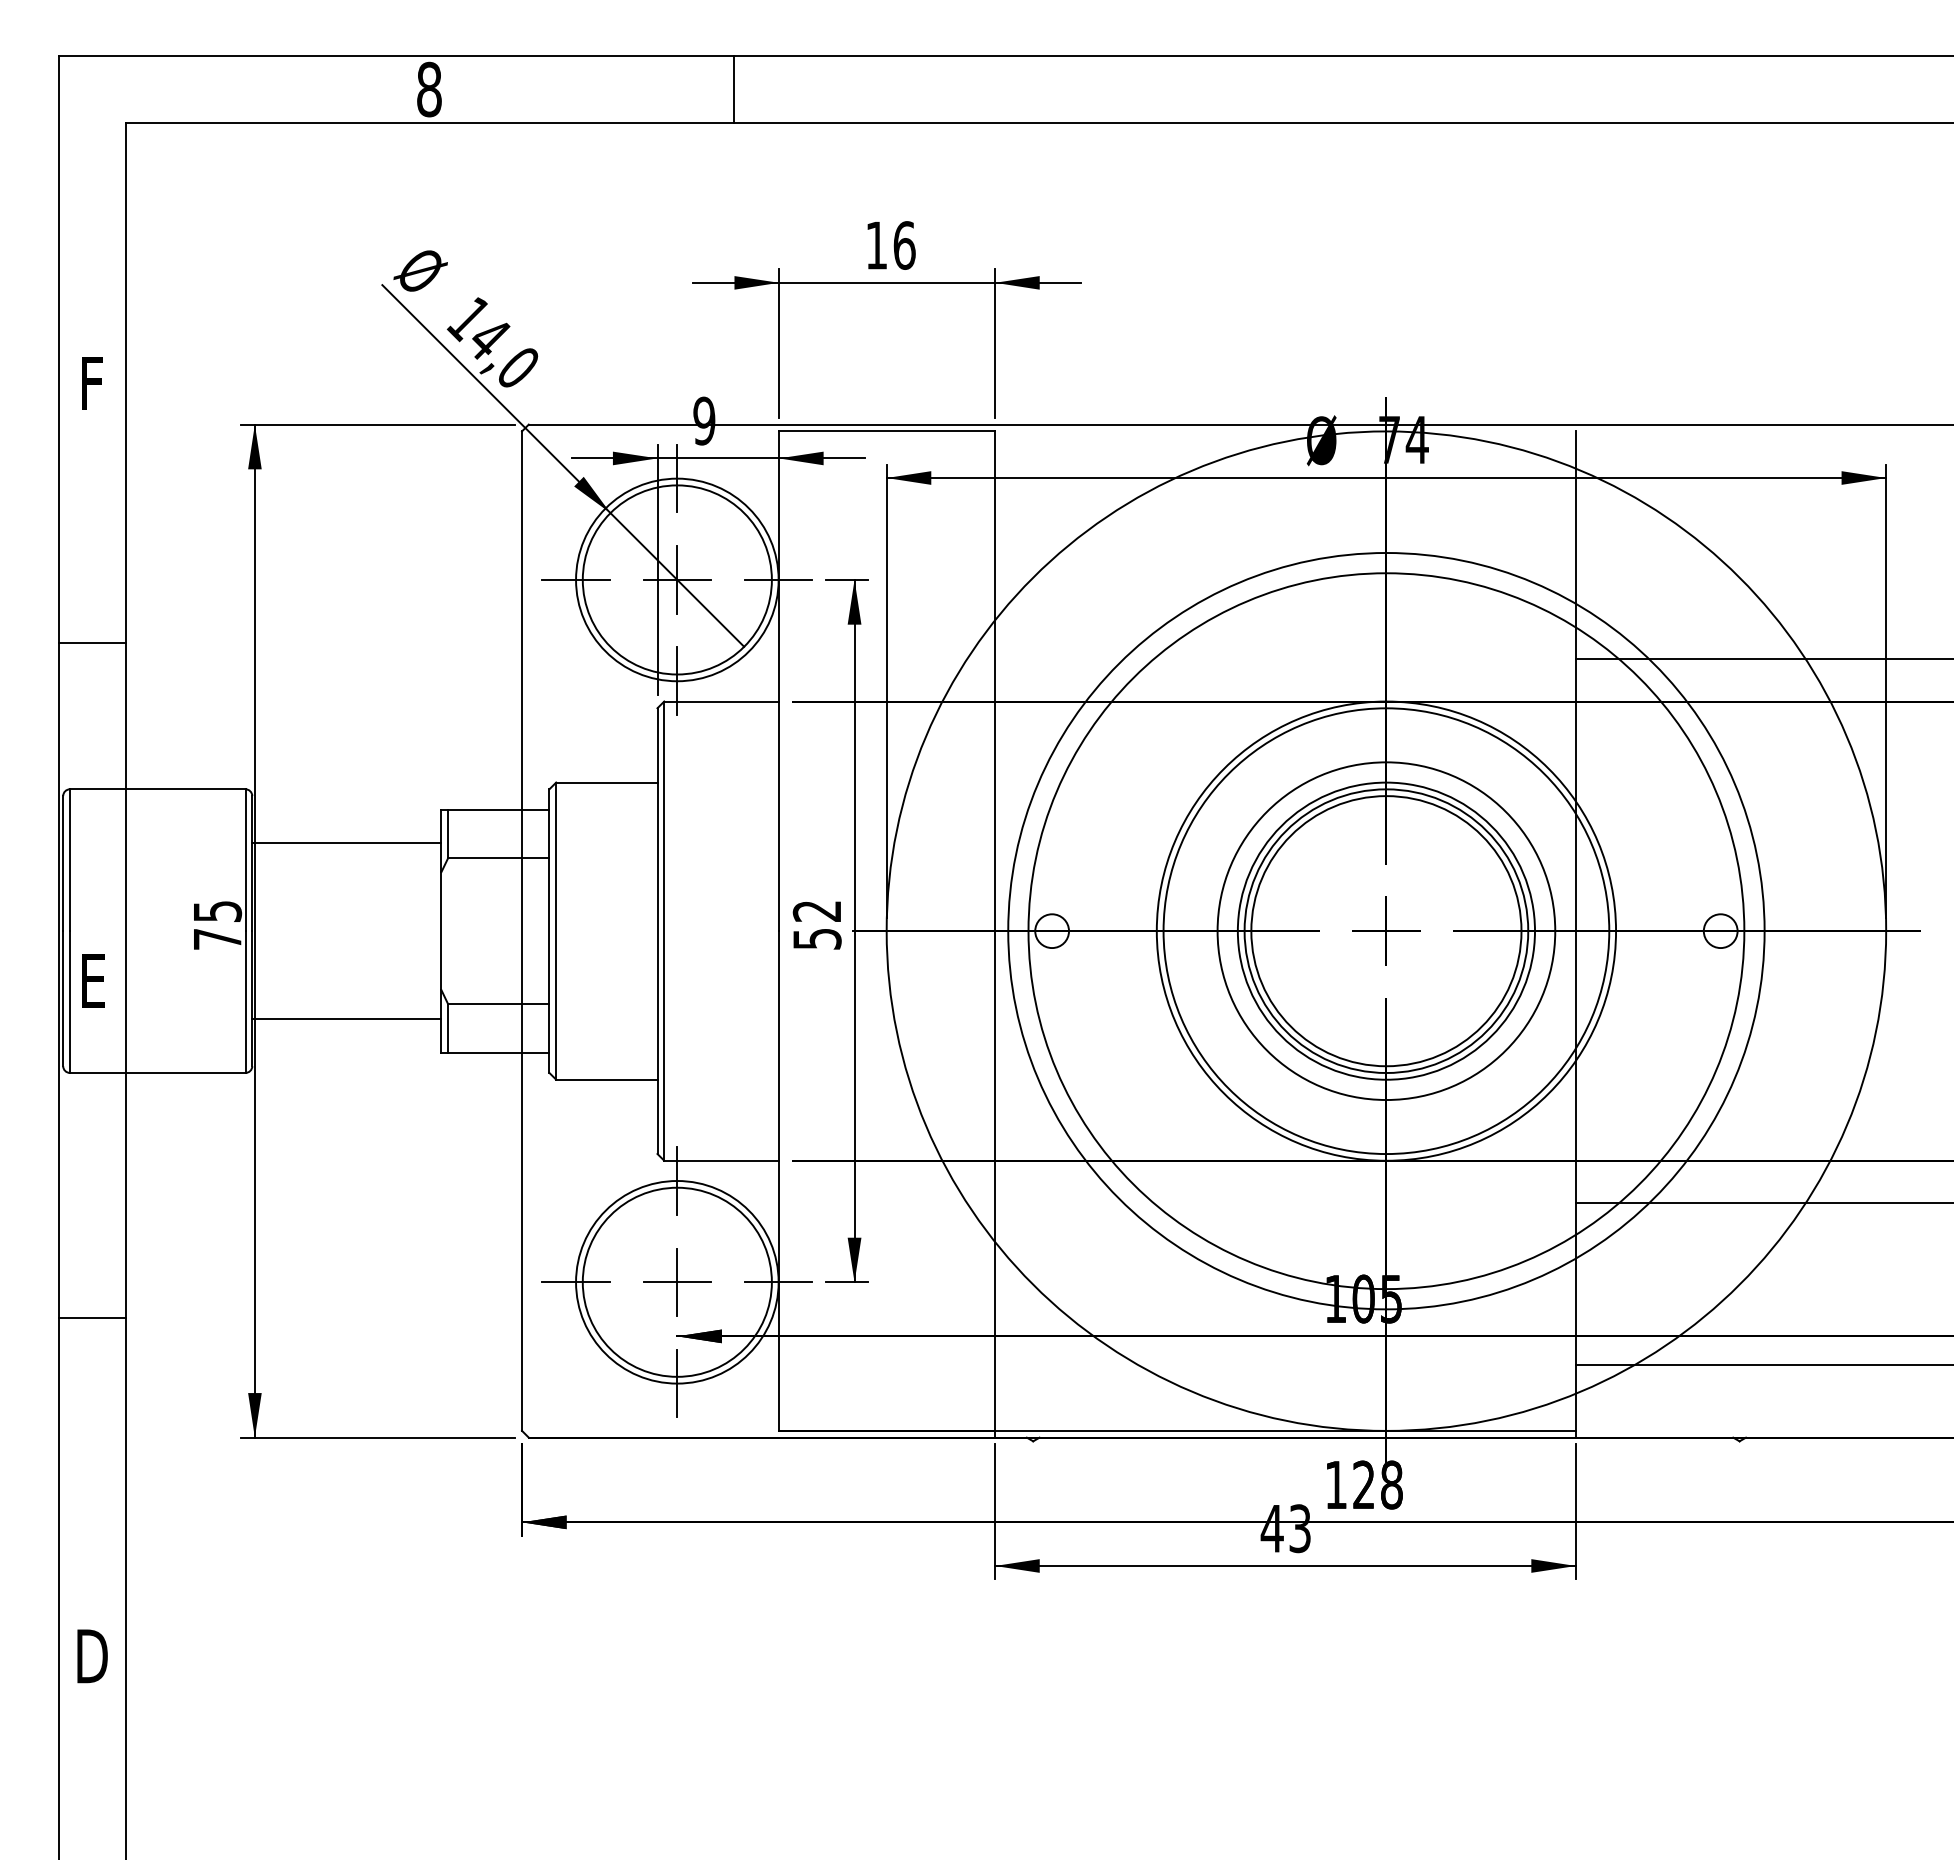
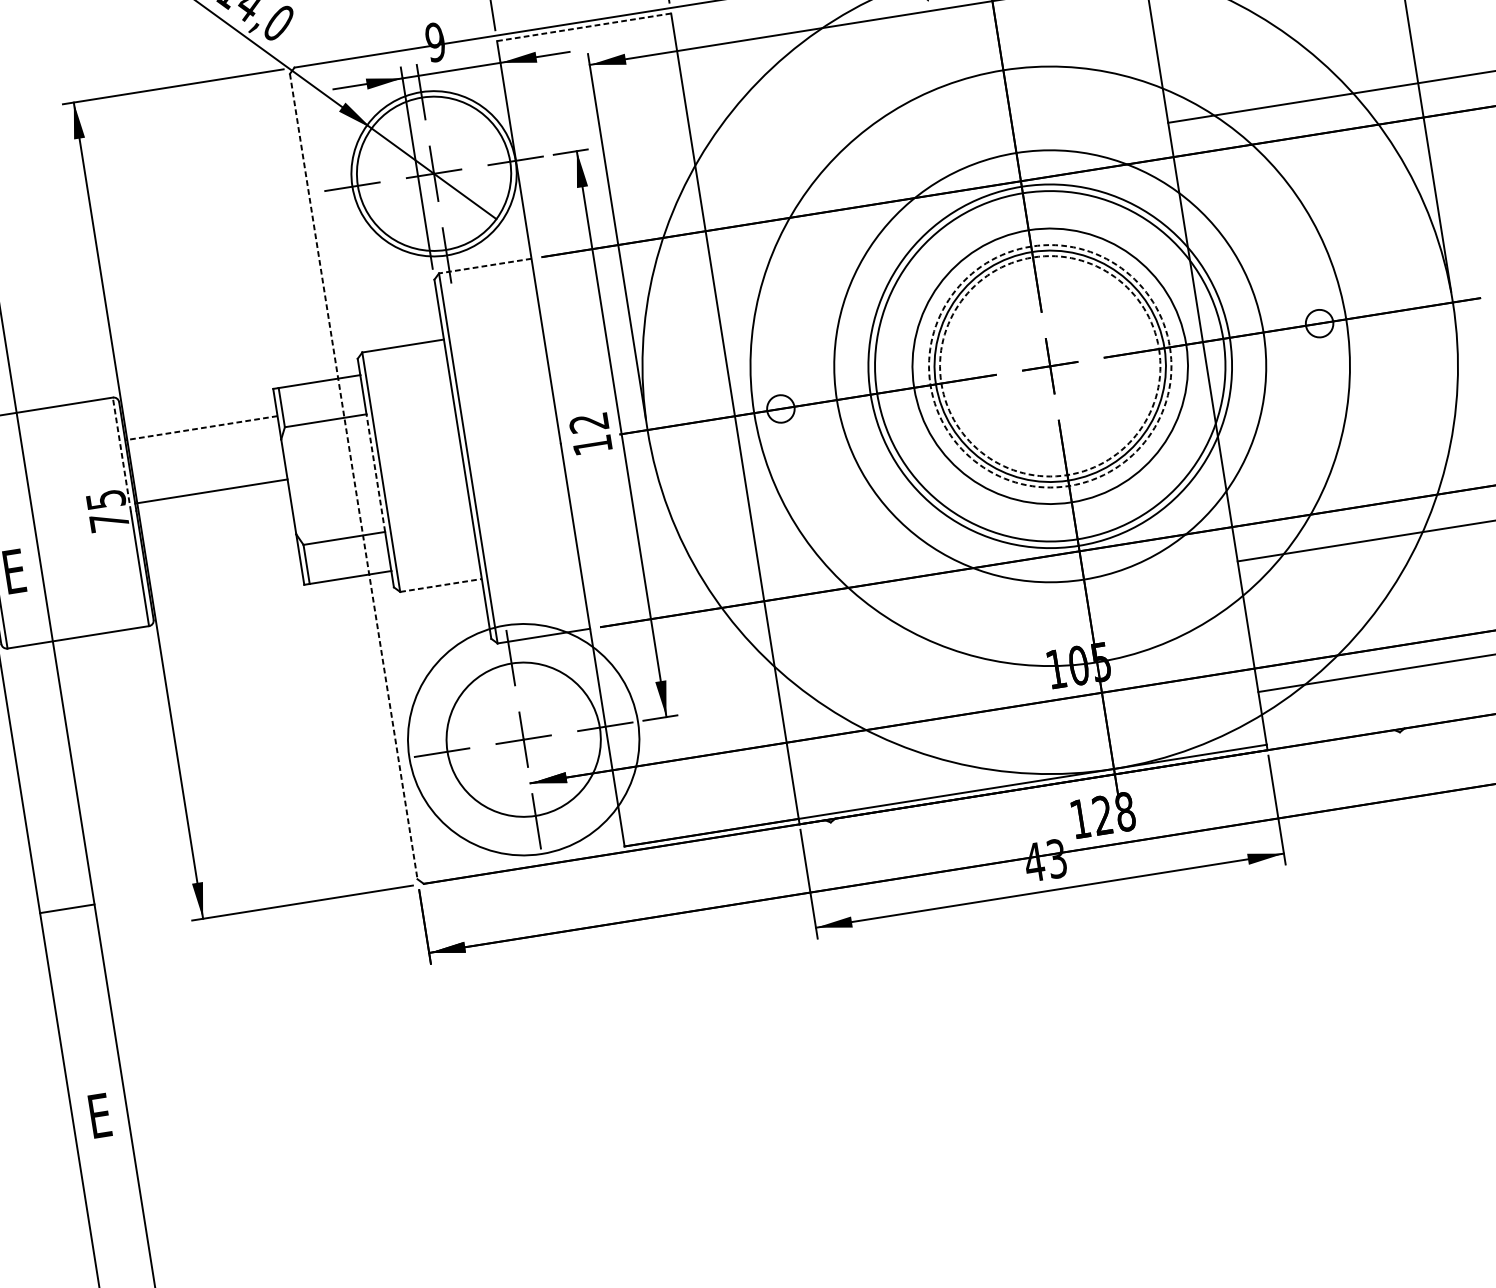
line: (886, 431) -> (583, 27), solid -> dashed
line: (721, 701) -> (485, 266), solid -> dashed
line: (346, 843) -> (201, 428), solid -> dashed
line: (245, 860) -> (121, 454), solid -> dashed
line: (549, 930) -> (375, 472), solid -> dashed
circle: (1386, 930) -> (1050, 365), size x1.6
circle: (1386, 930) -> (1050, 365), solid -> dashed
line: (522, 931) -> (354, 476), solid -> dashed
circle: (1386, 931) -> (1050, 366), size x0.6
circle: (1386, 931) -> (1050, 366), size x0.7
circle: (1386, 931) -> (1050, 366), solid -> dashed
text: (817, 939) -> (592, 445), 52 -> 12
line: (346, 1018) -> (211, 491), moved
line: (606, 1079) -> (440, 585), solid -> dashed
circle: (677, 1282) -> (523, 739), size x1.4
line: (92, 1318) -> (67, 908), moved
text: (92, 1656) -> (100, 1115), D -> E

